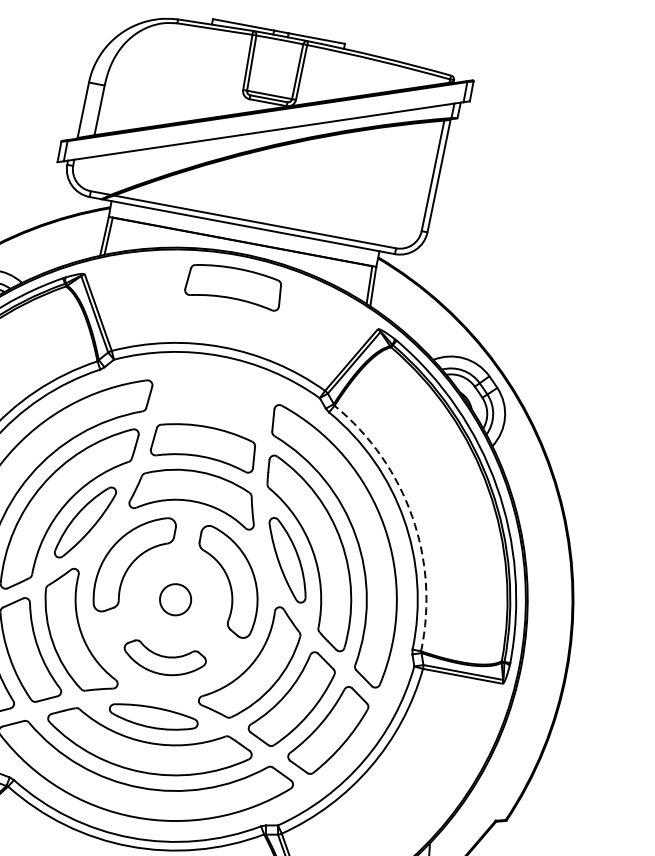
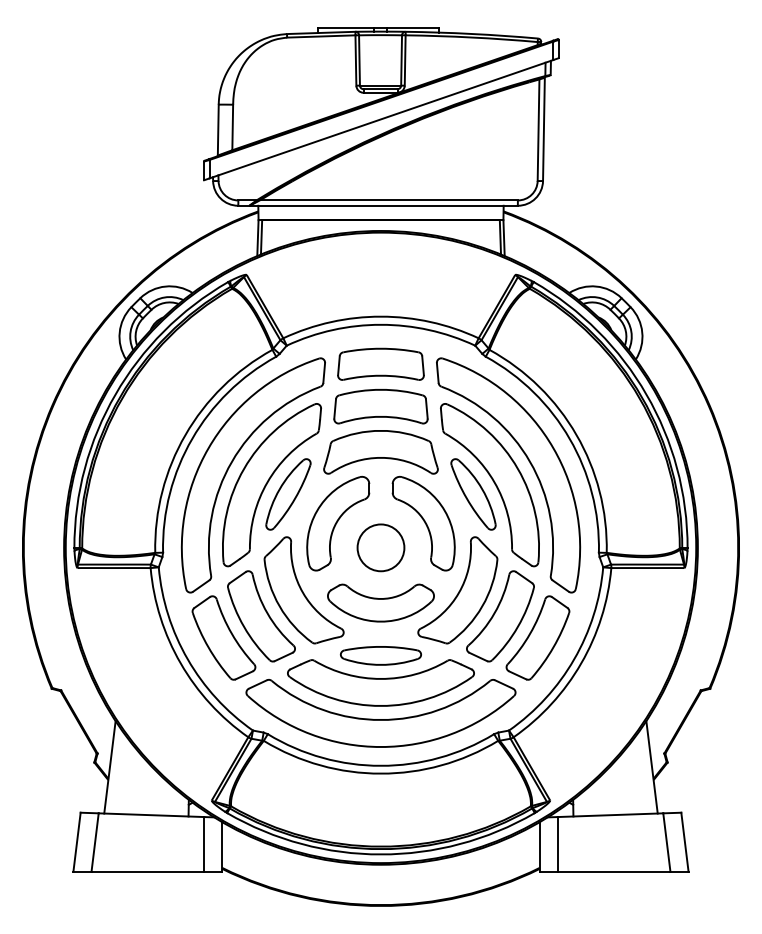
part: (234, 284) -> (380, 363), moved
arc: (412, 515) -> (576, 434), dashed -> solid
circle: (175, 599) -> (380, 547), size x1.67
part: (163, 659) -> (380, 602), size x1.43

